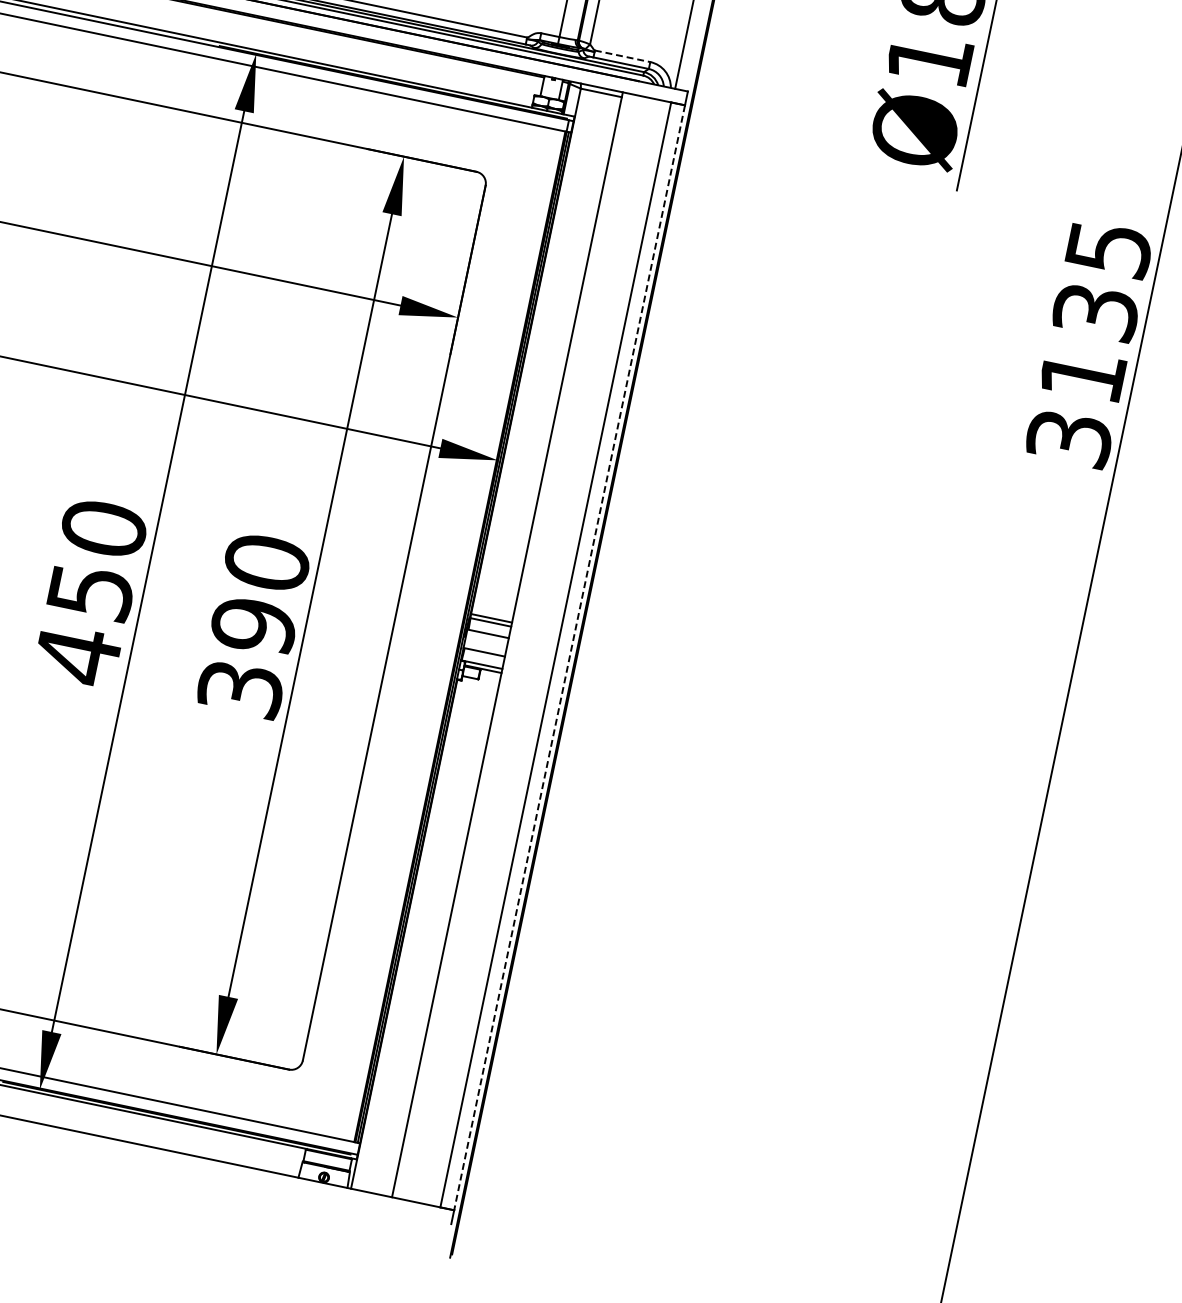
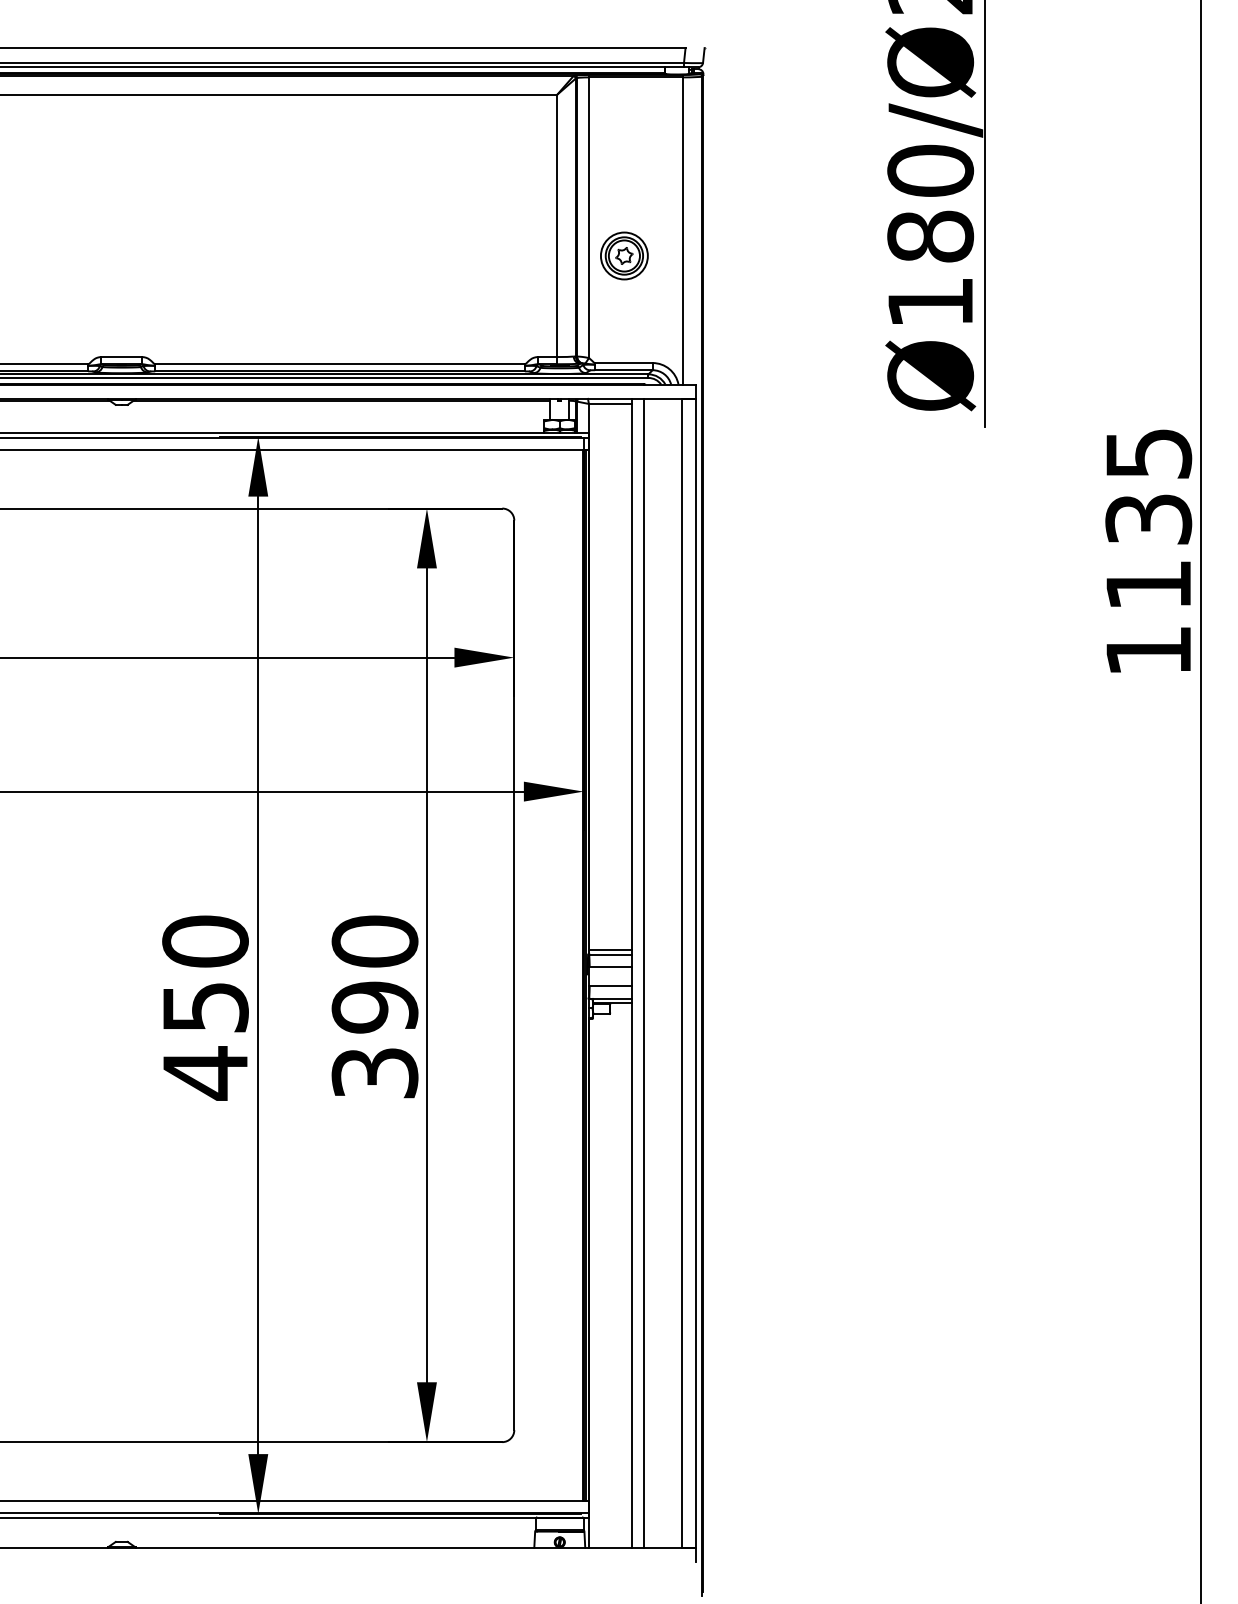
line: (622, 56) -> (623, 363), dashed -> solid
text: (1069, 438) -> (1148, 650), 3135 -> 1135
line: (519, 646) -> (643, 972), added
line: (569, 657) -> (696, 973), dashed -> solid

